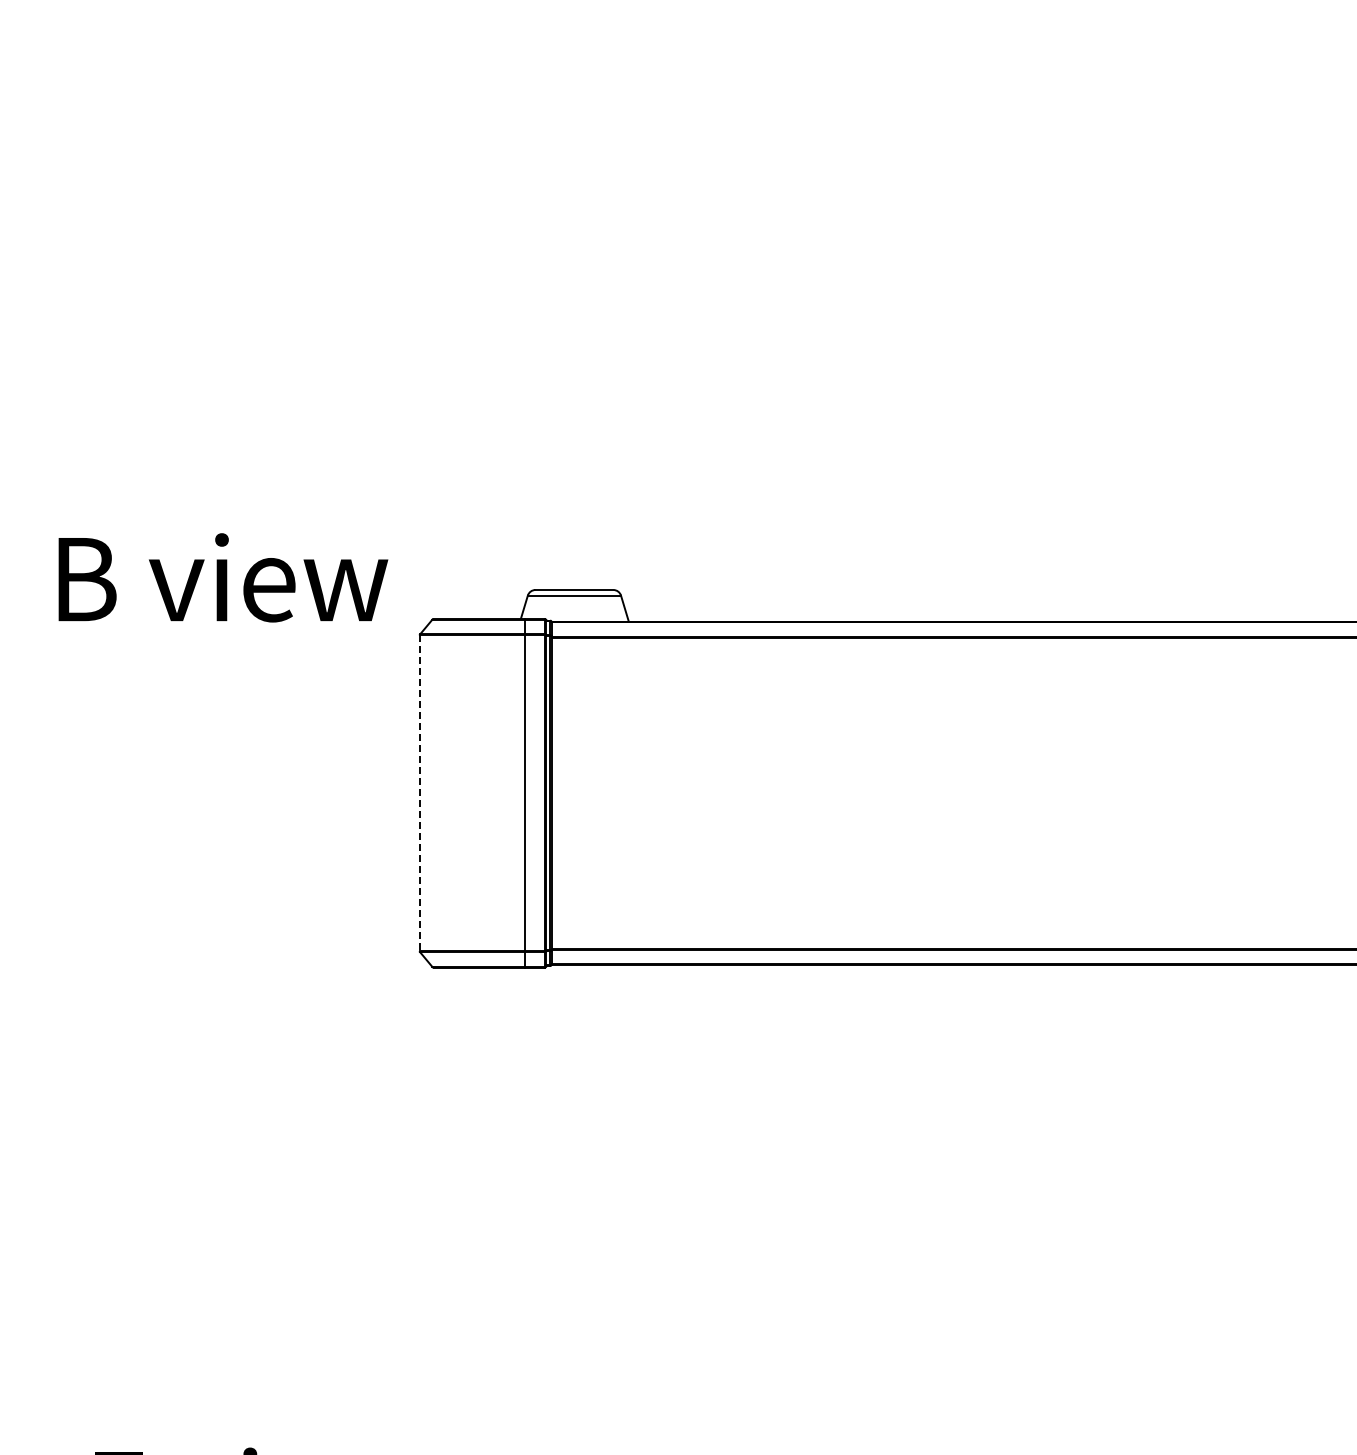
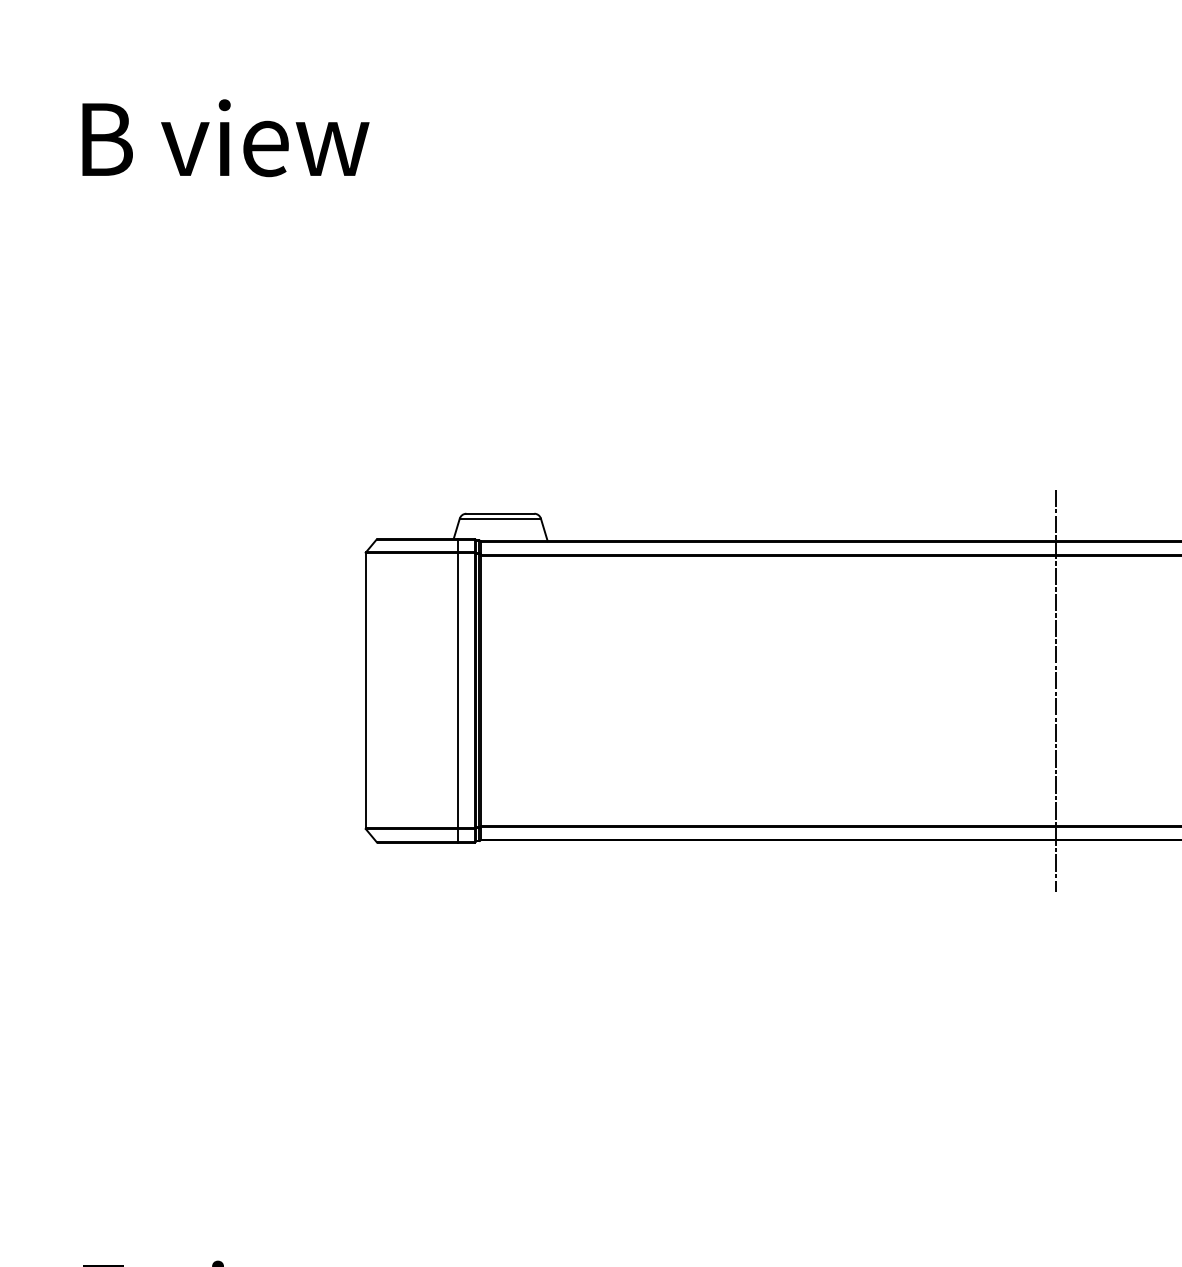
text: (223, 577) -> (226, 137), moved
line: (419, 793) -> (365, 690), dashed -> solid
line: (1211, 793) -> (1055, 690), added

